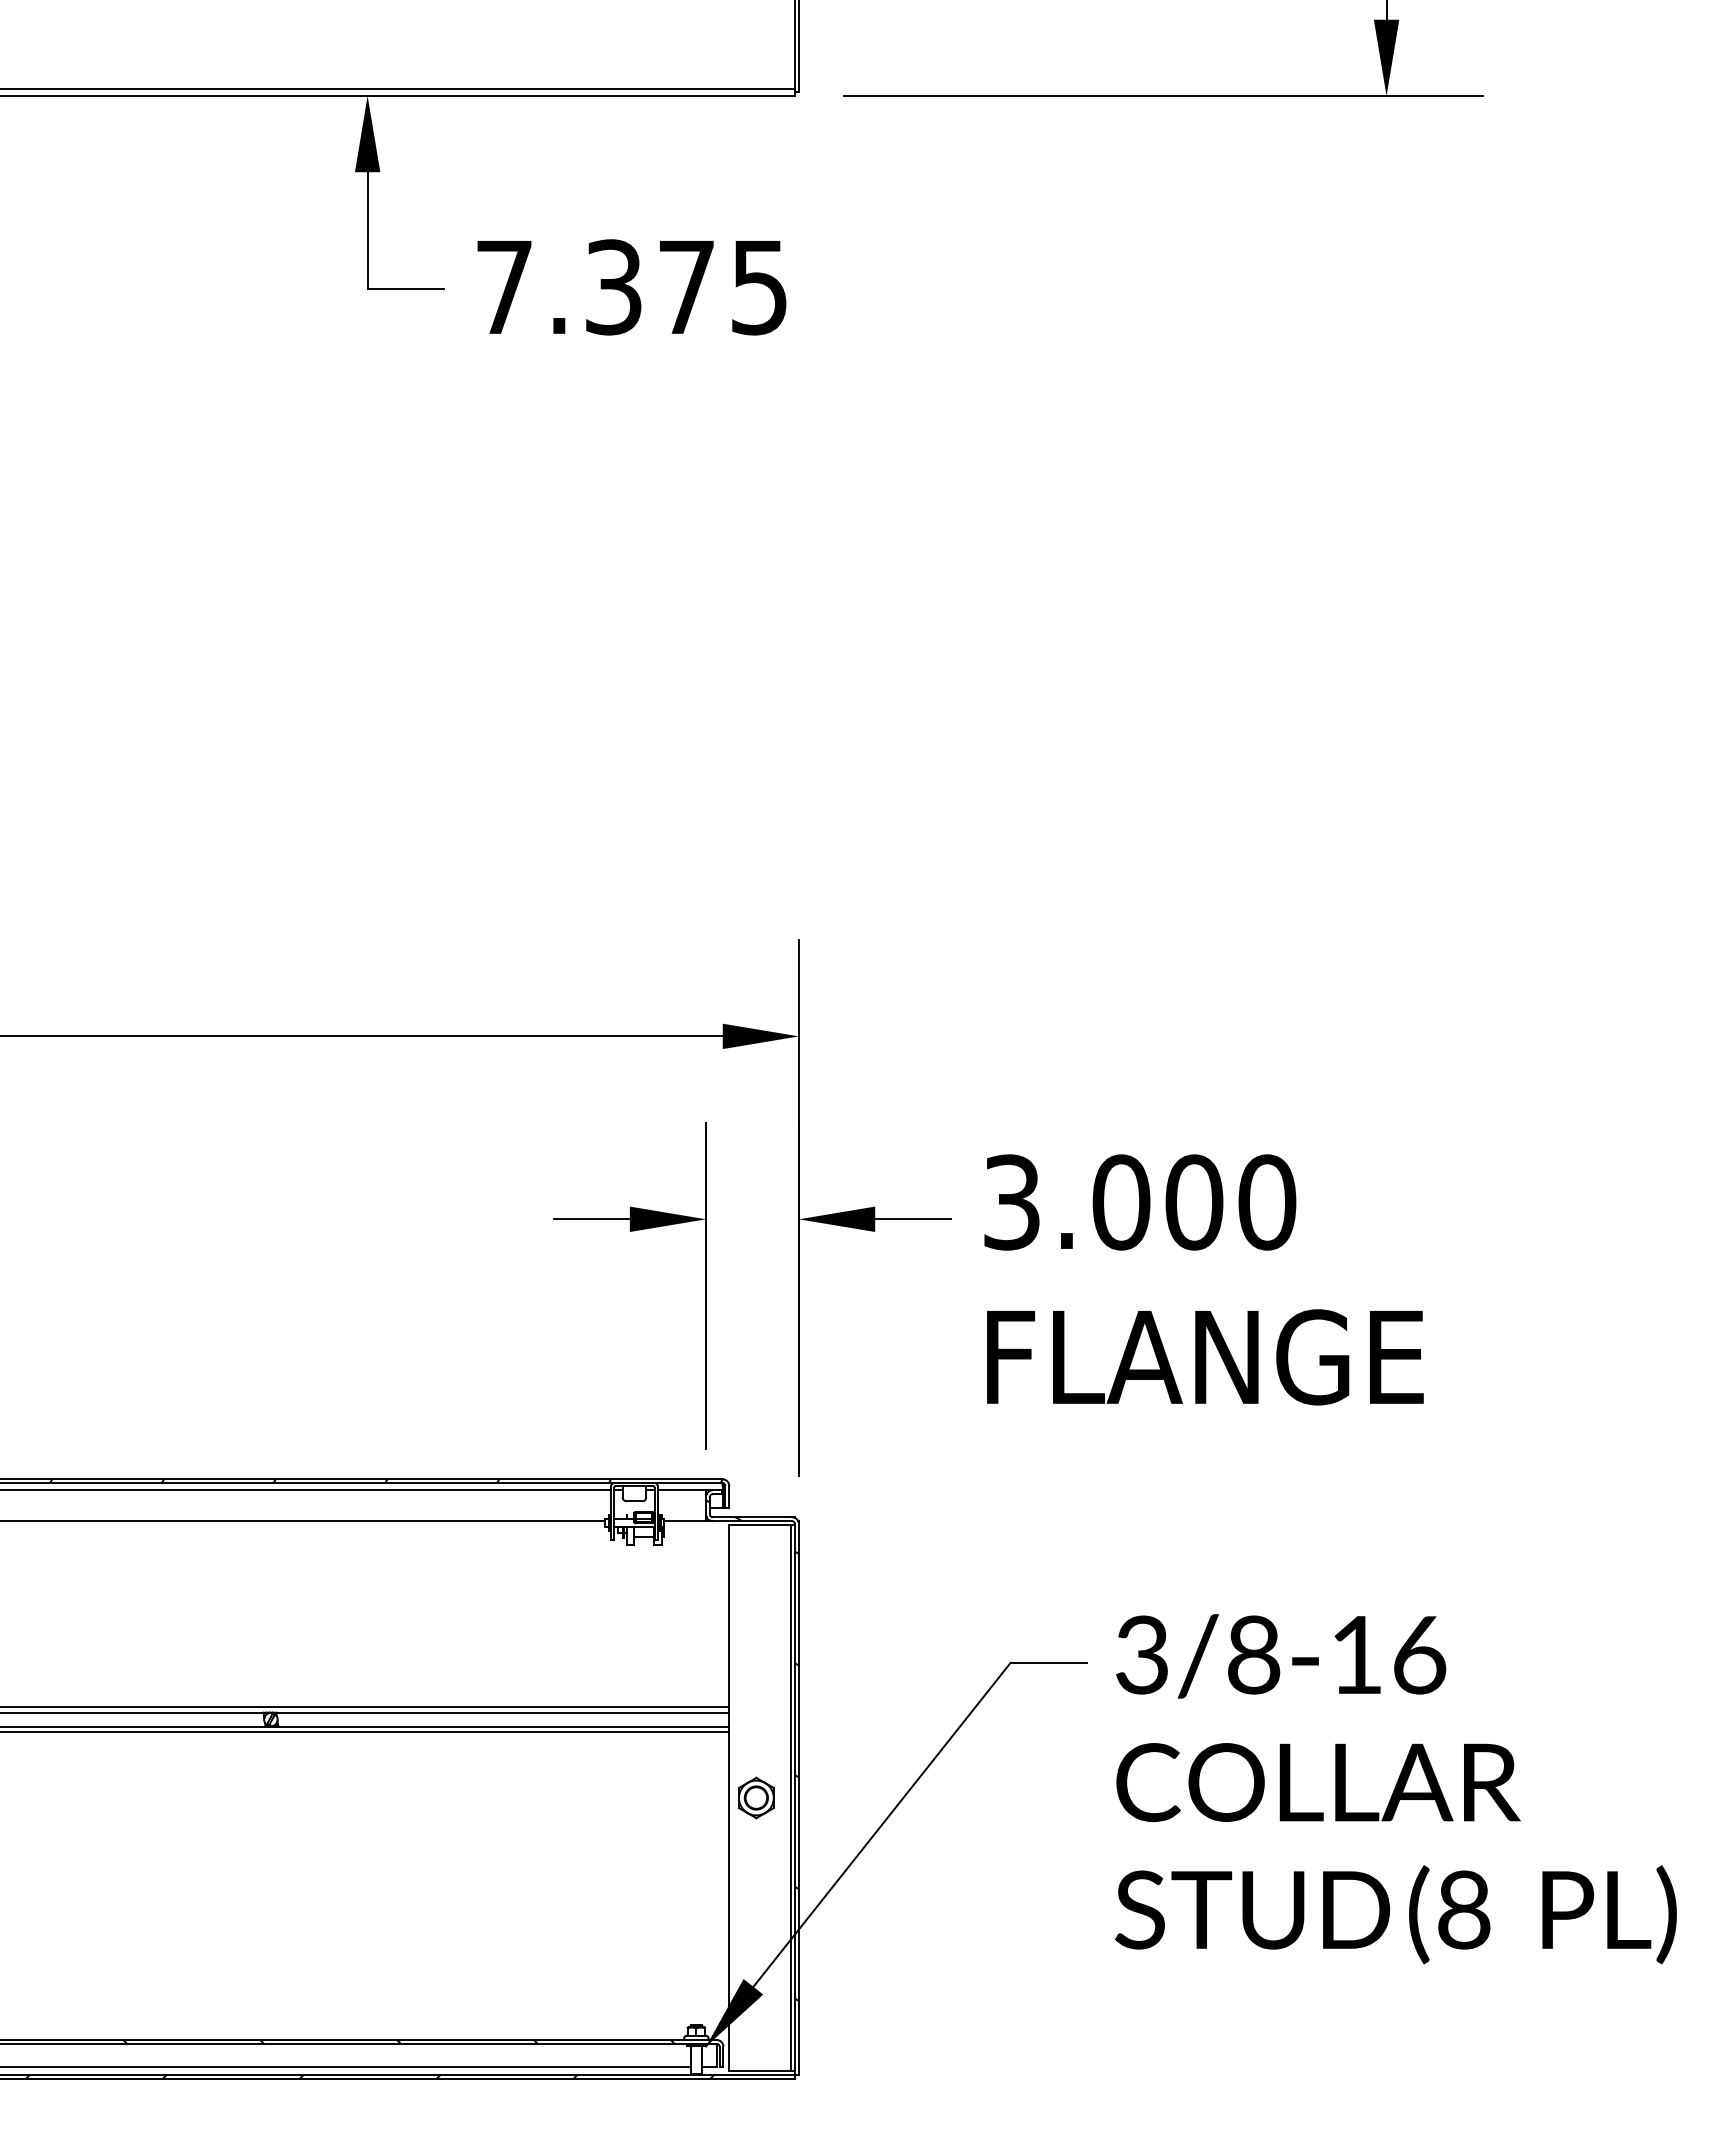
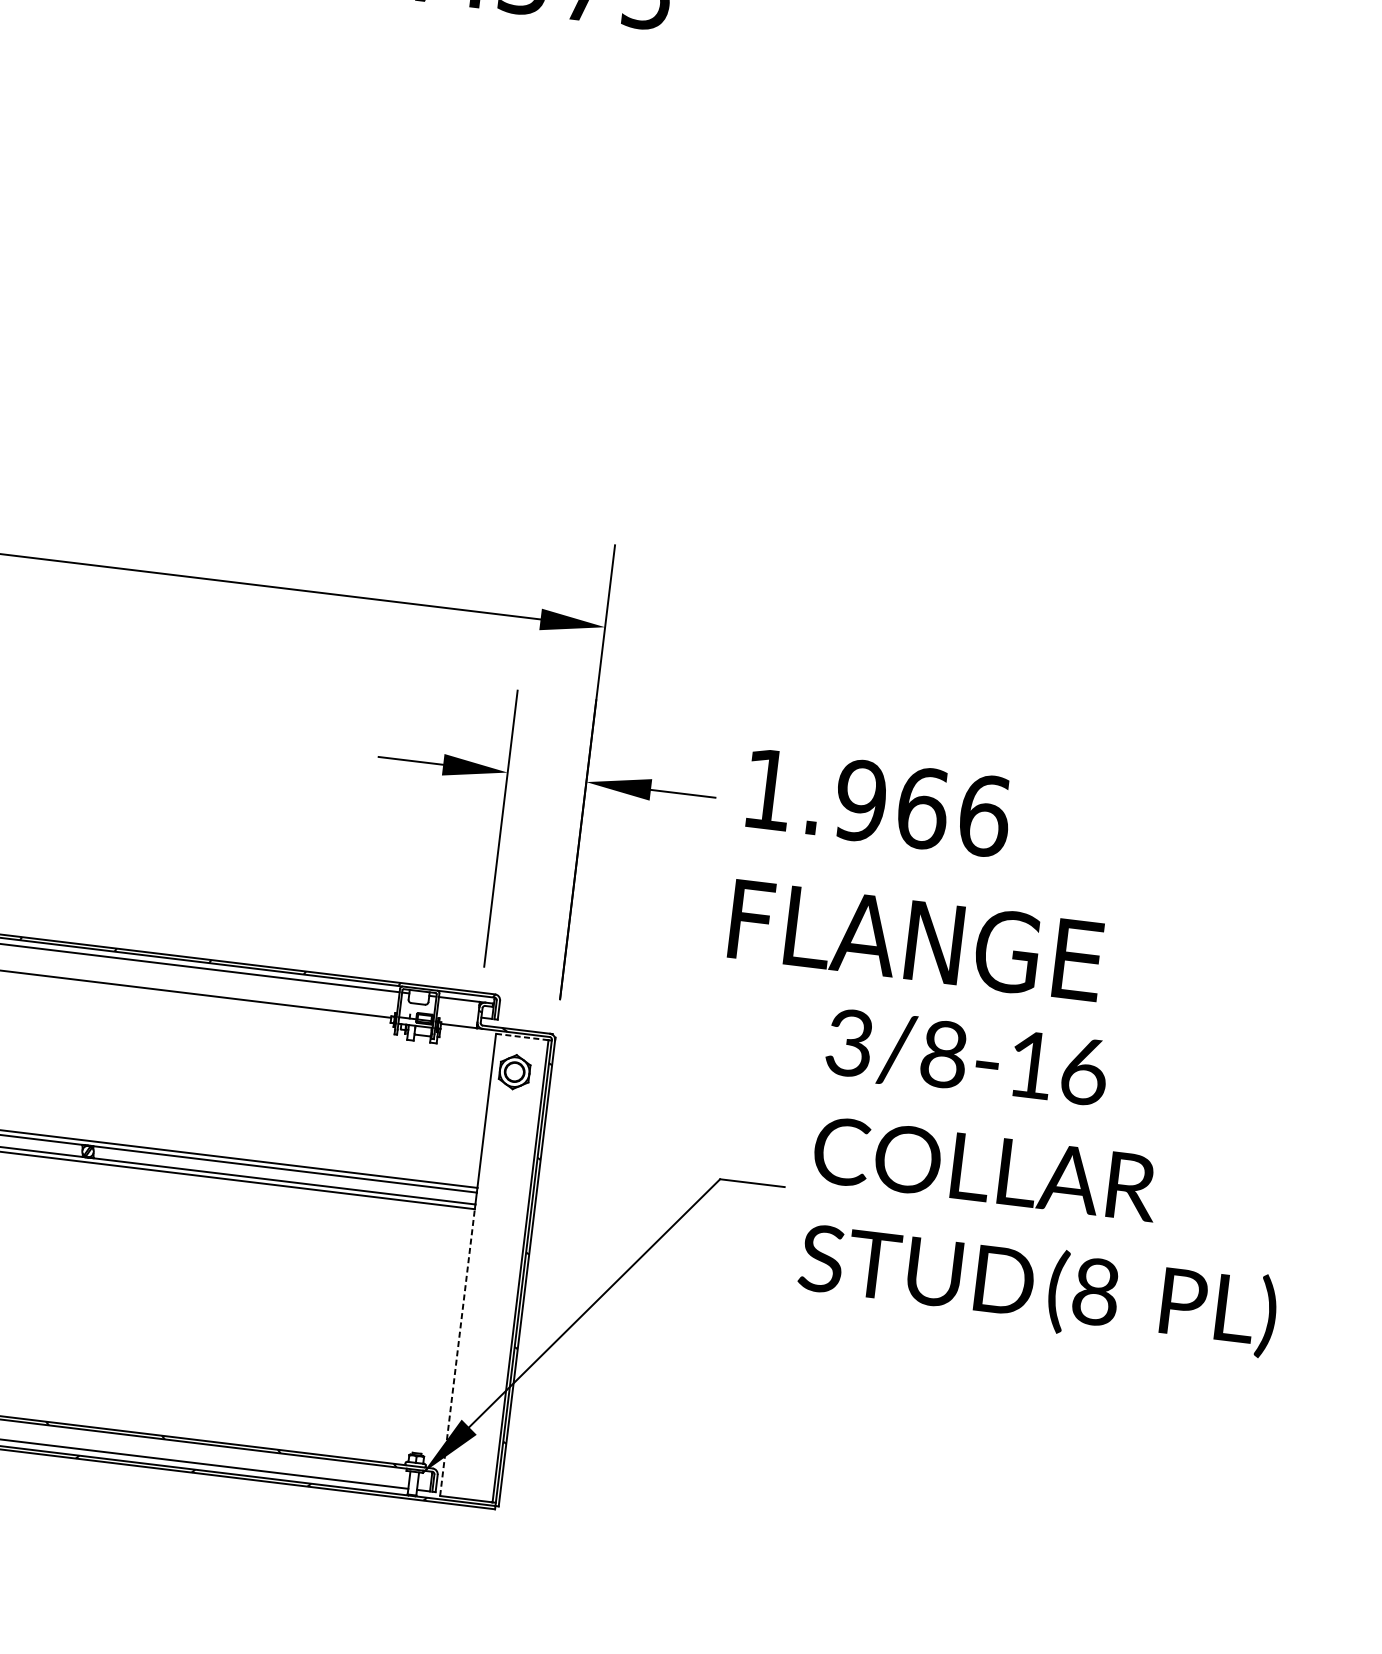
text: (1140, 1202) -> (877, 802), 3.000 -> 1.966
line: (760, 1525) -> (522, 1037), solid -> dashed
text: (1395, 1789) -> (1050, 1182), moved
part: (755, 1797) -> (514, 1071), moved
line: (729, 1901) -> (457, 1352), solid -> dashed

